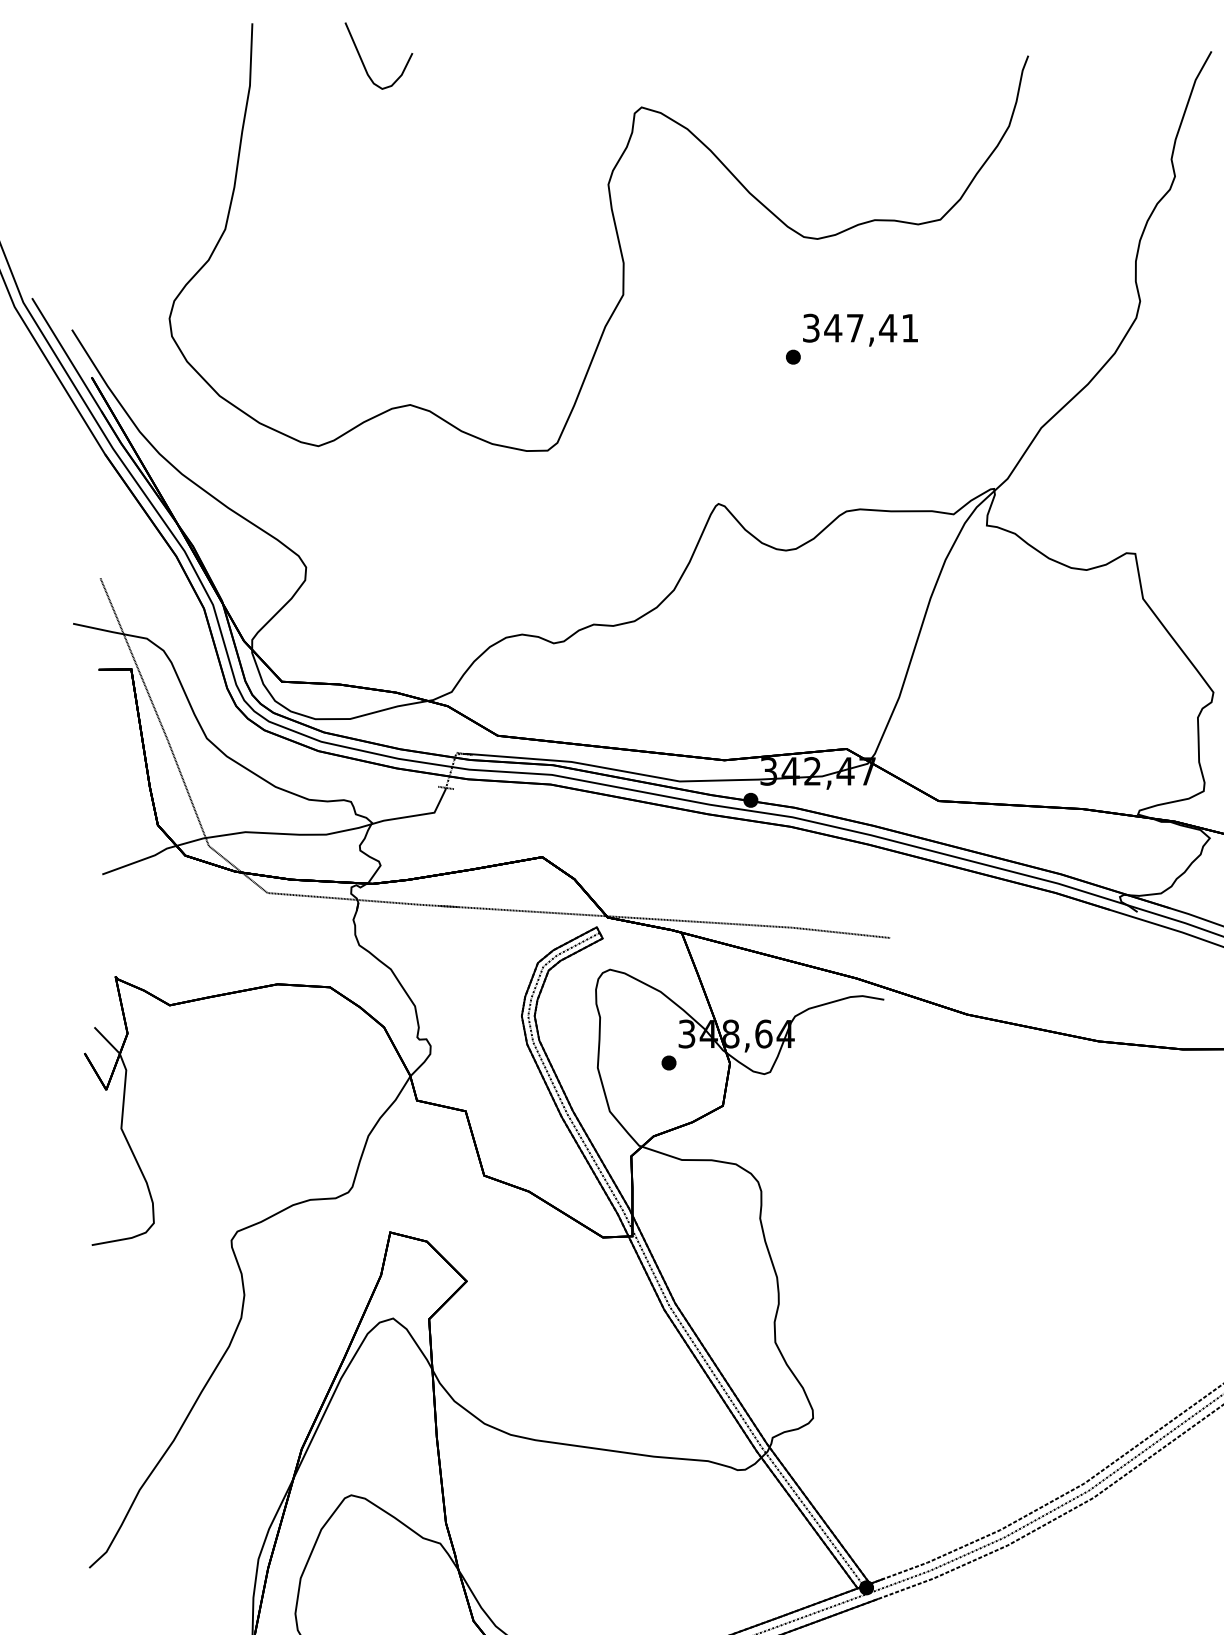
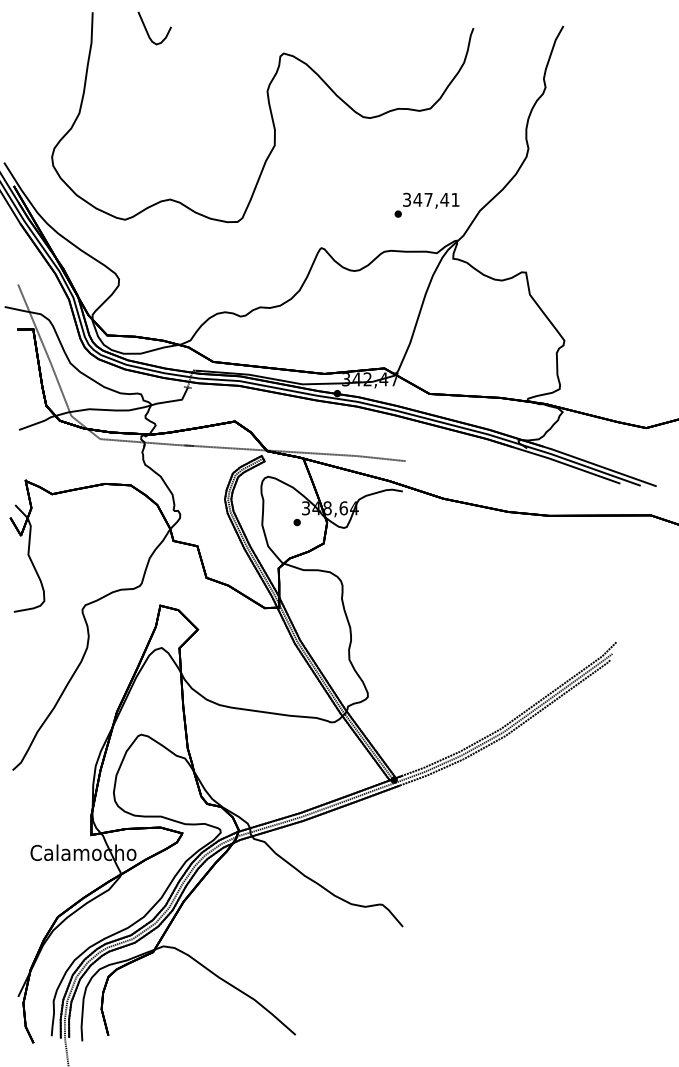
text: (850, 337) -> (426, 204), moved

